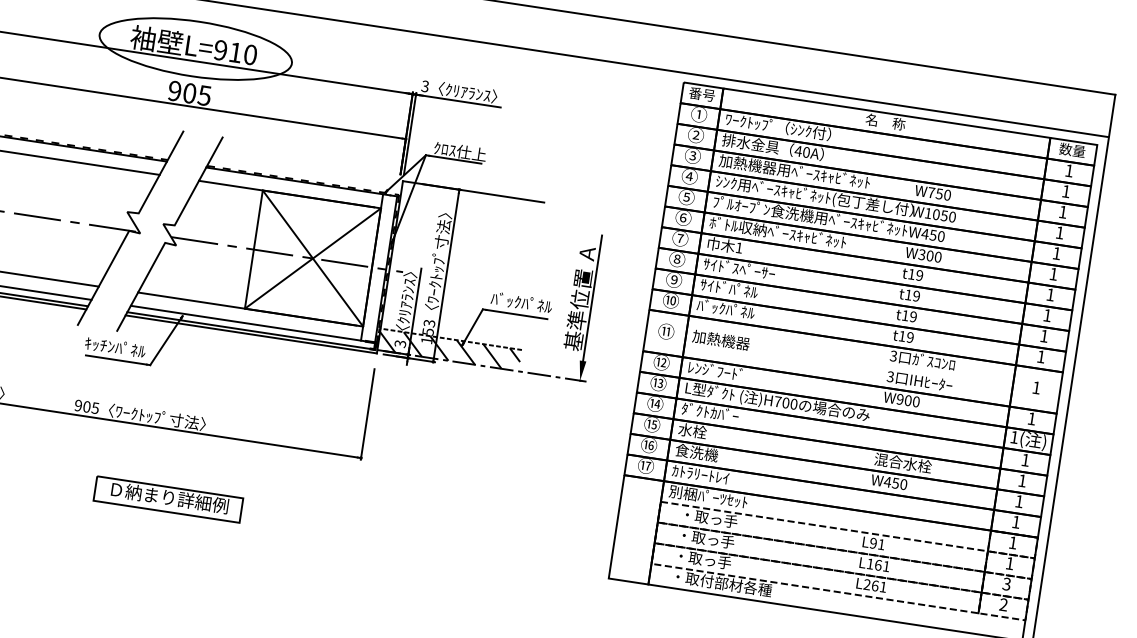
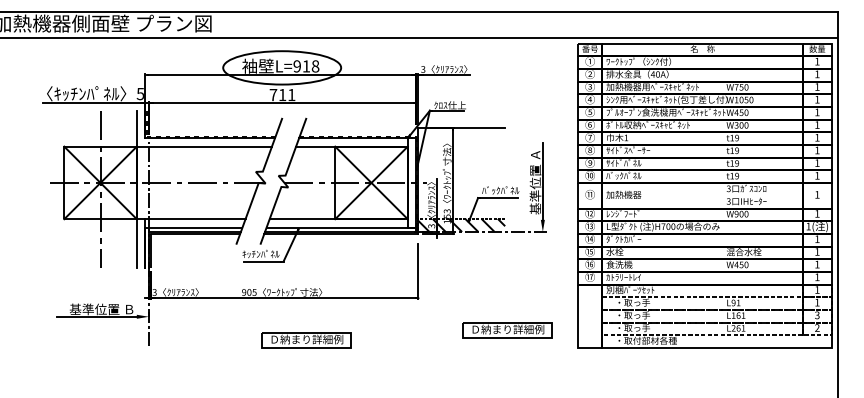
text: (250, 55) -> (315, 66), L=910 -> L=918
text: (189, 92) -> (282, 94), 905 -> 711
part: (498, 532) -> (507, 330), added

